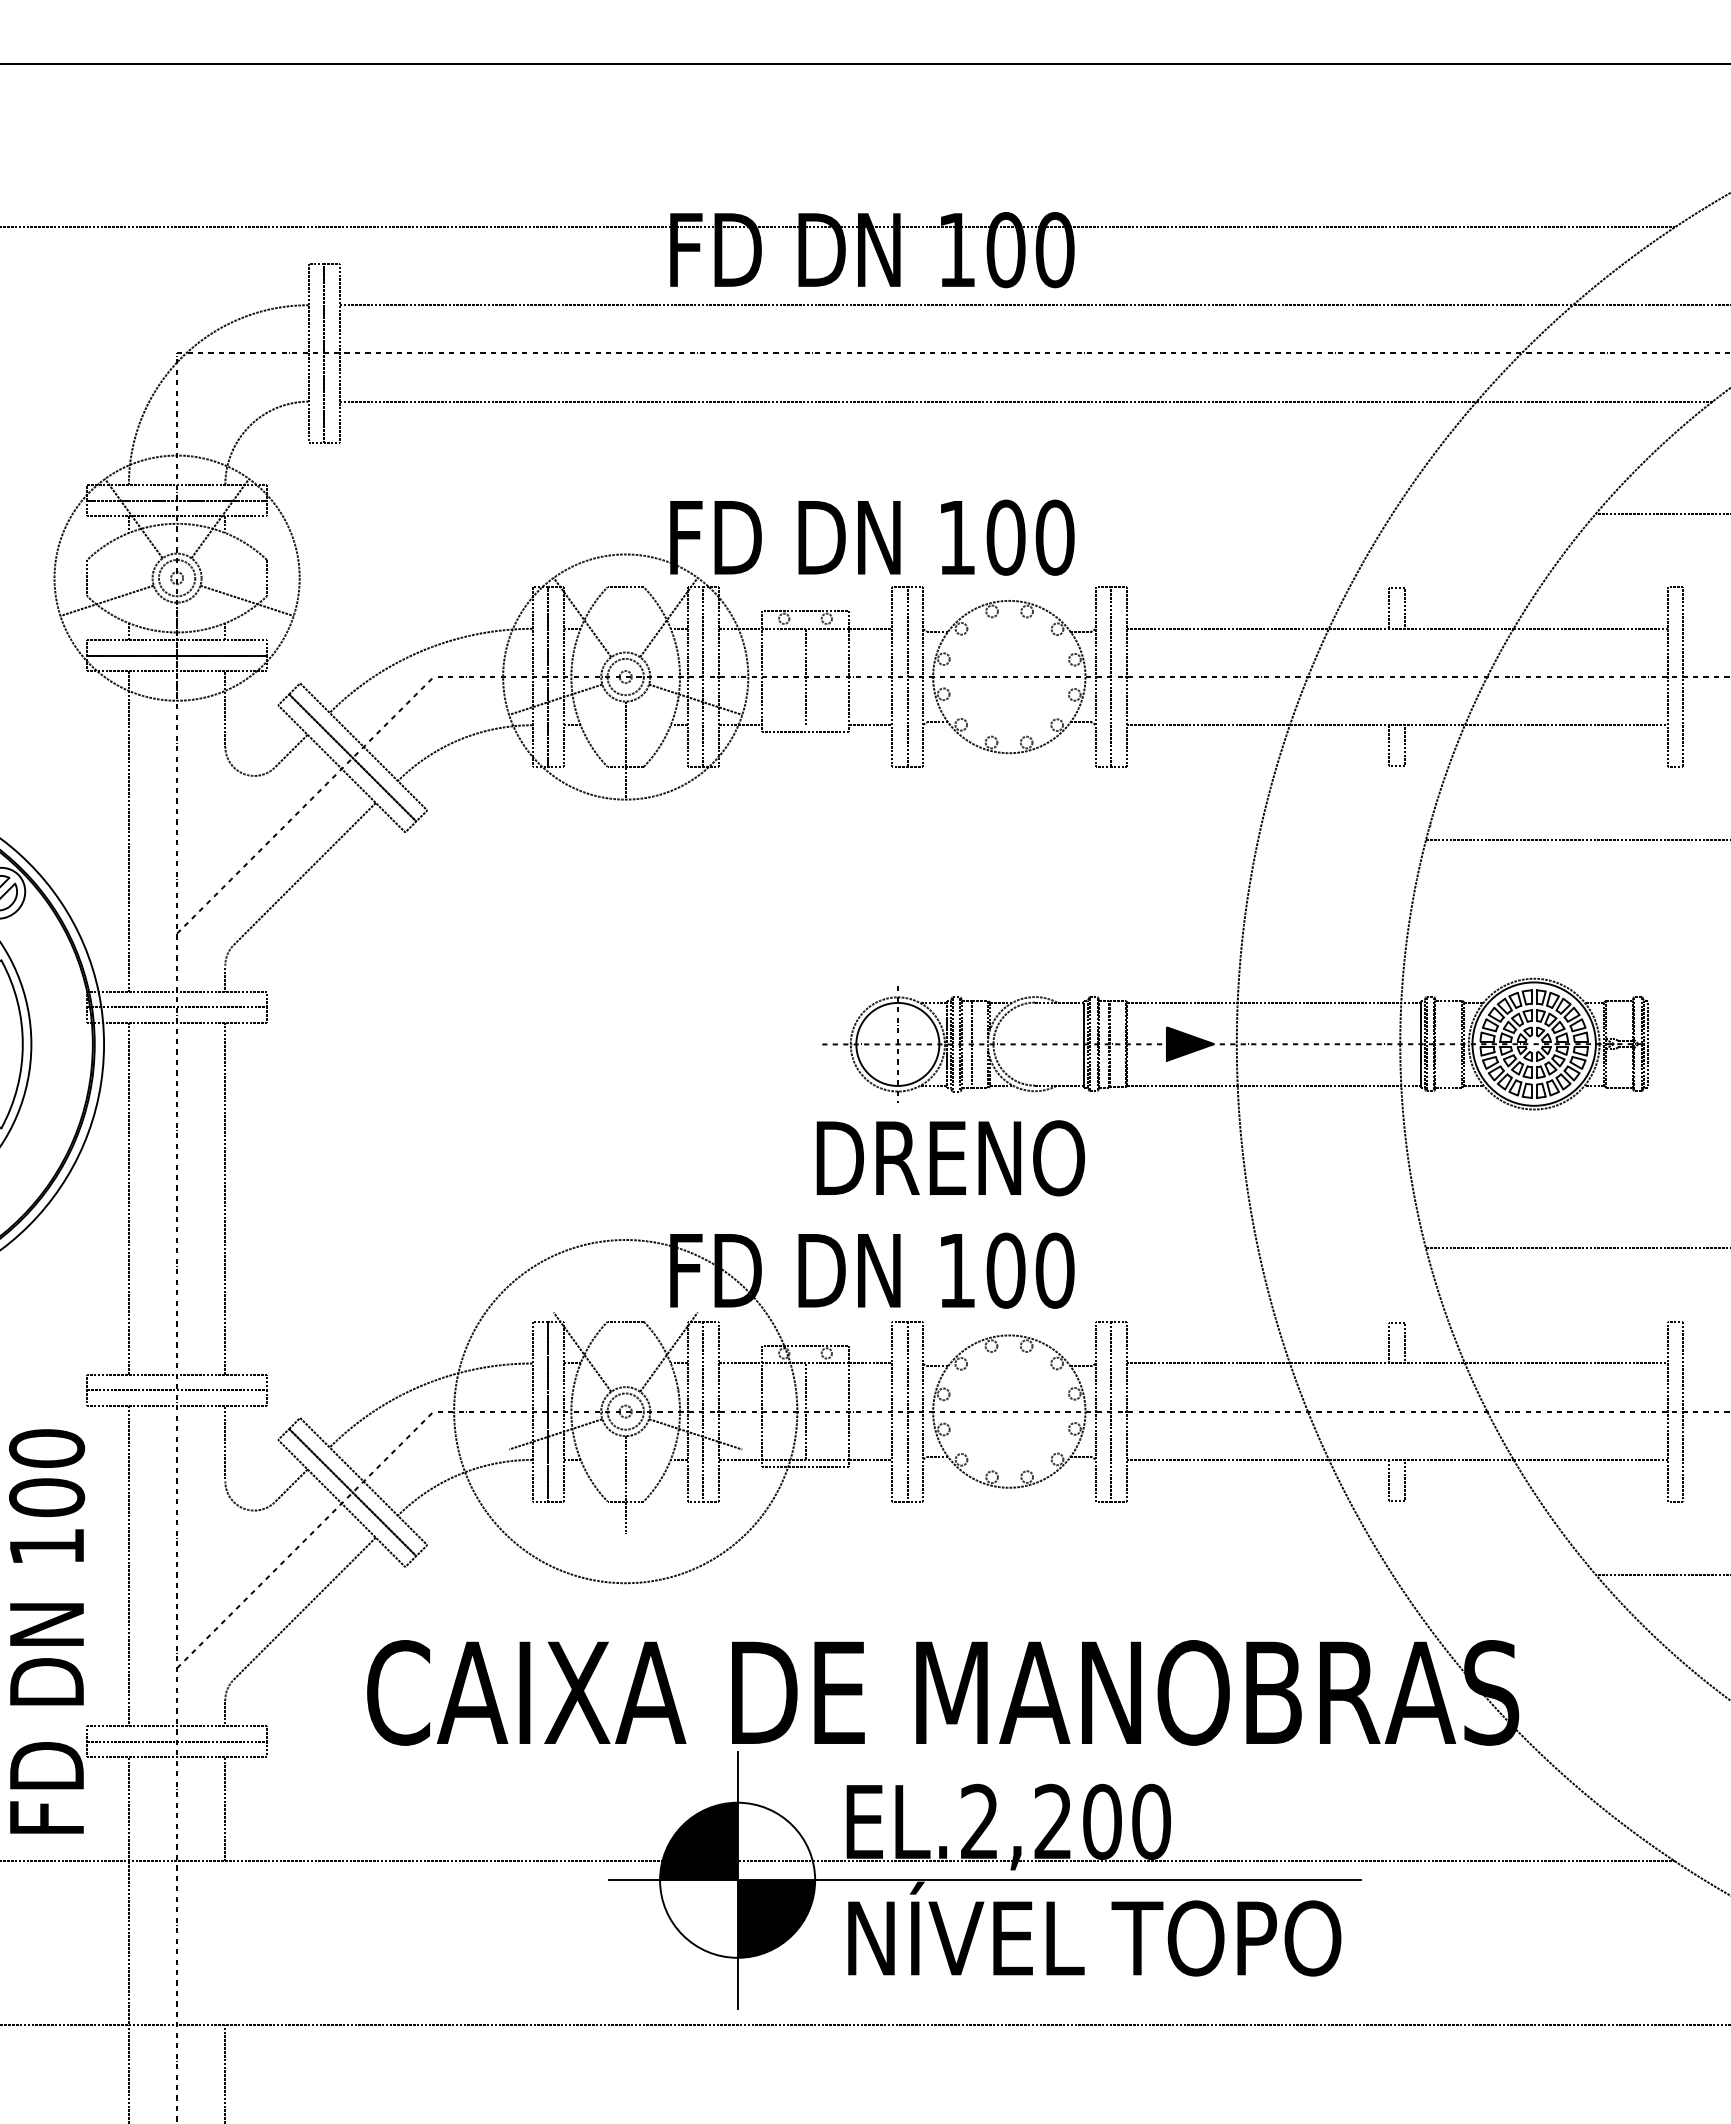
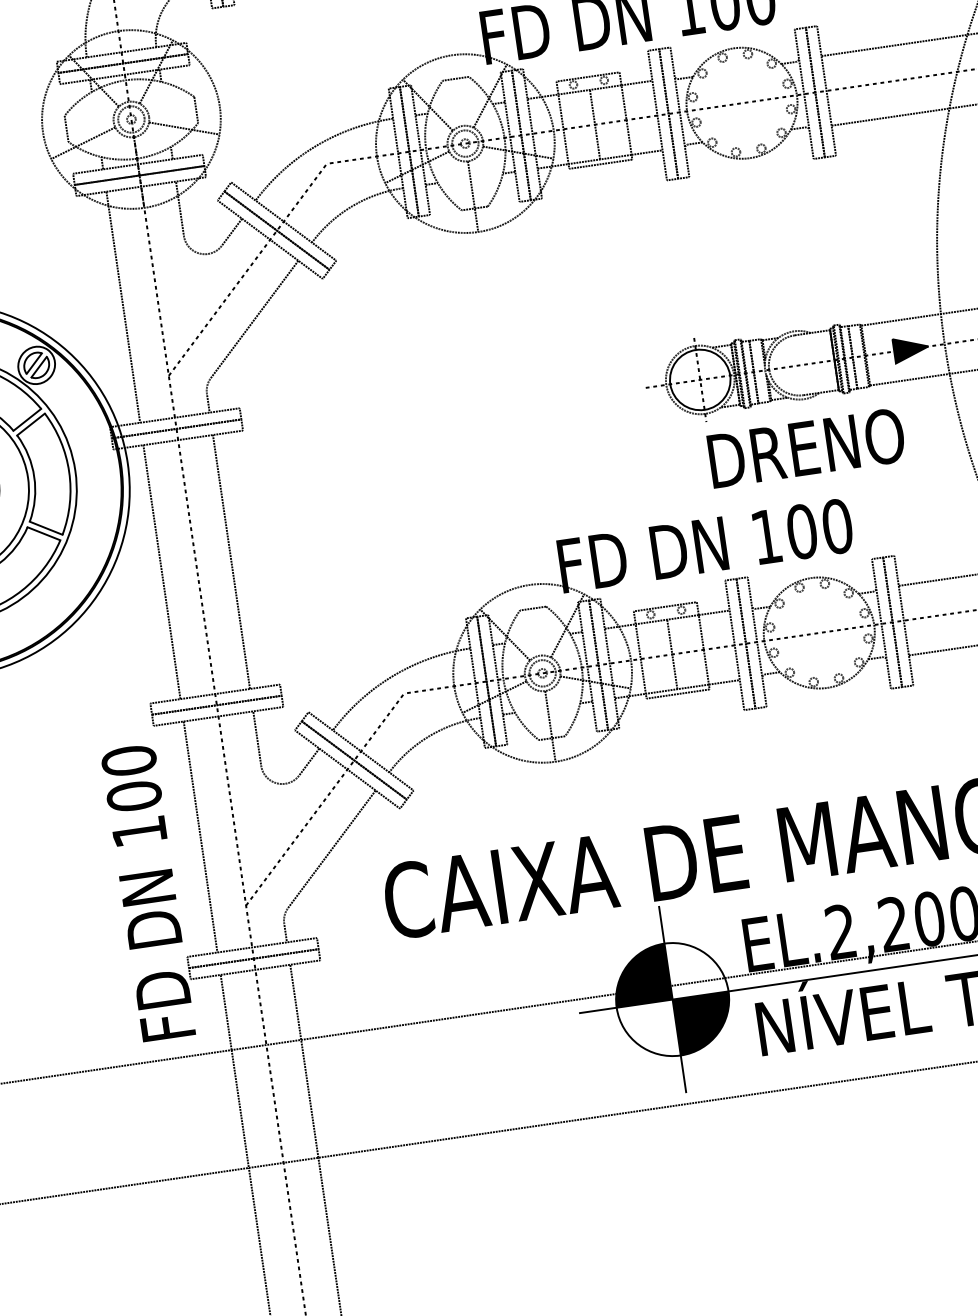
line: (805, 725) -> (600, 159), added
text: (950, 1158) -> (806, 448), moved
circle: (625, 1411) -> (542, 673), size x0.71
line: (225, 1942) -> (309, 1098), added

